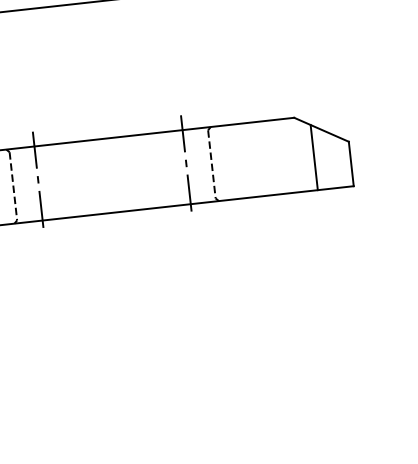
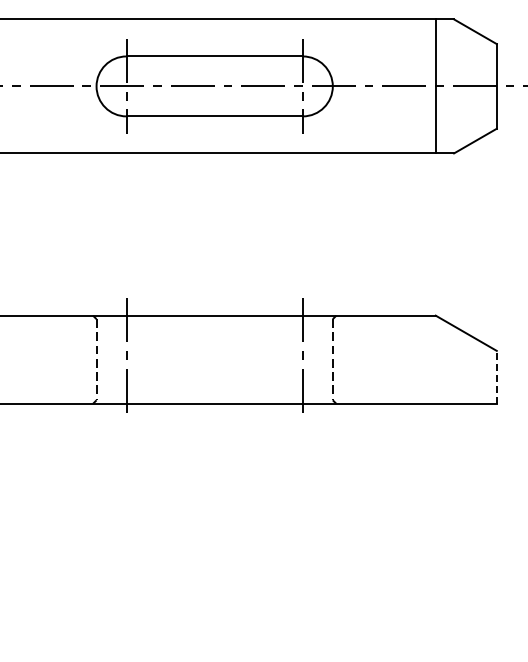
line: (314, 157) -> (454, 364), removed
line: (350, 163) -> (496, 376), solid -> dashed

